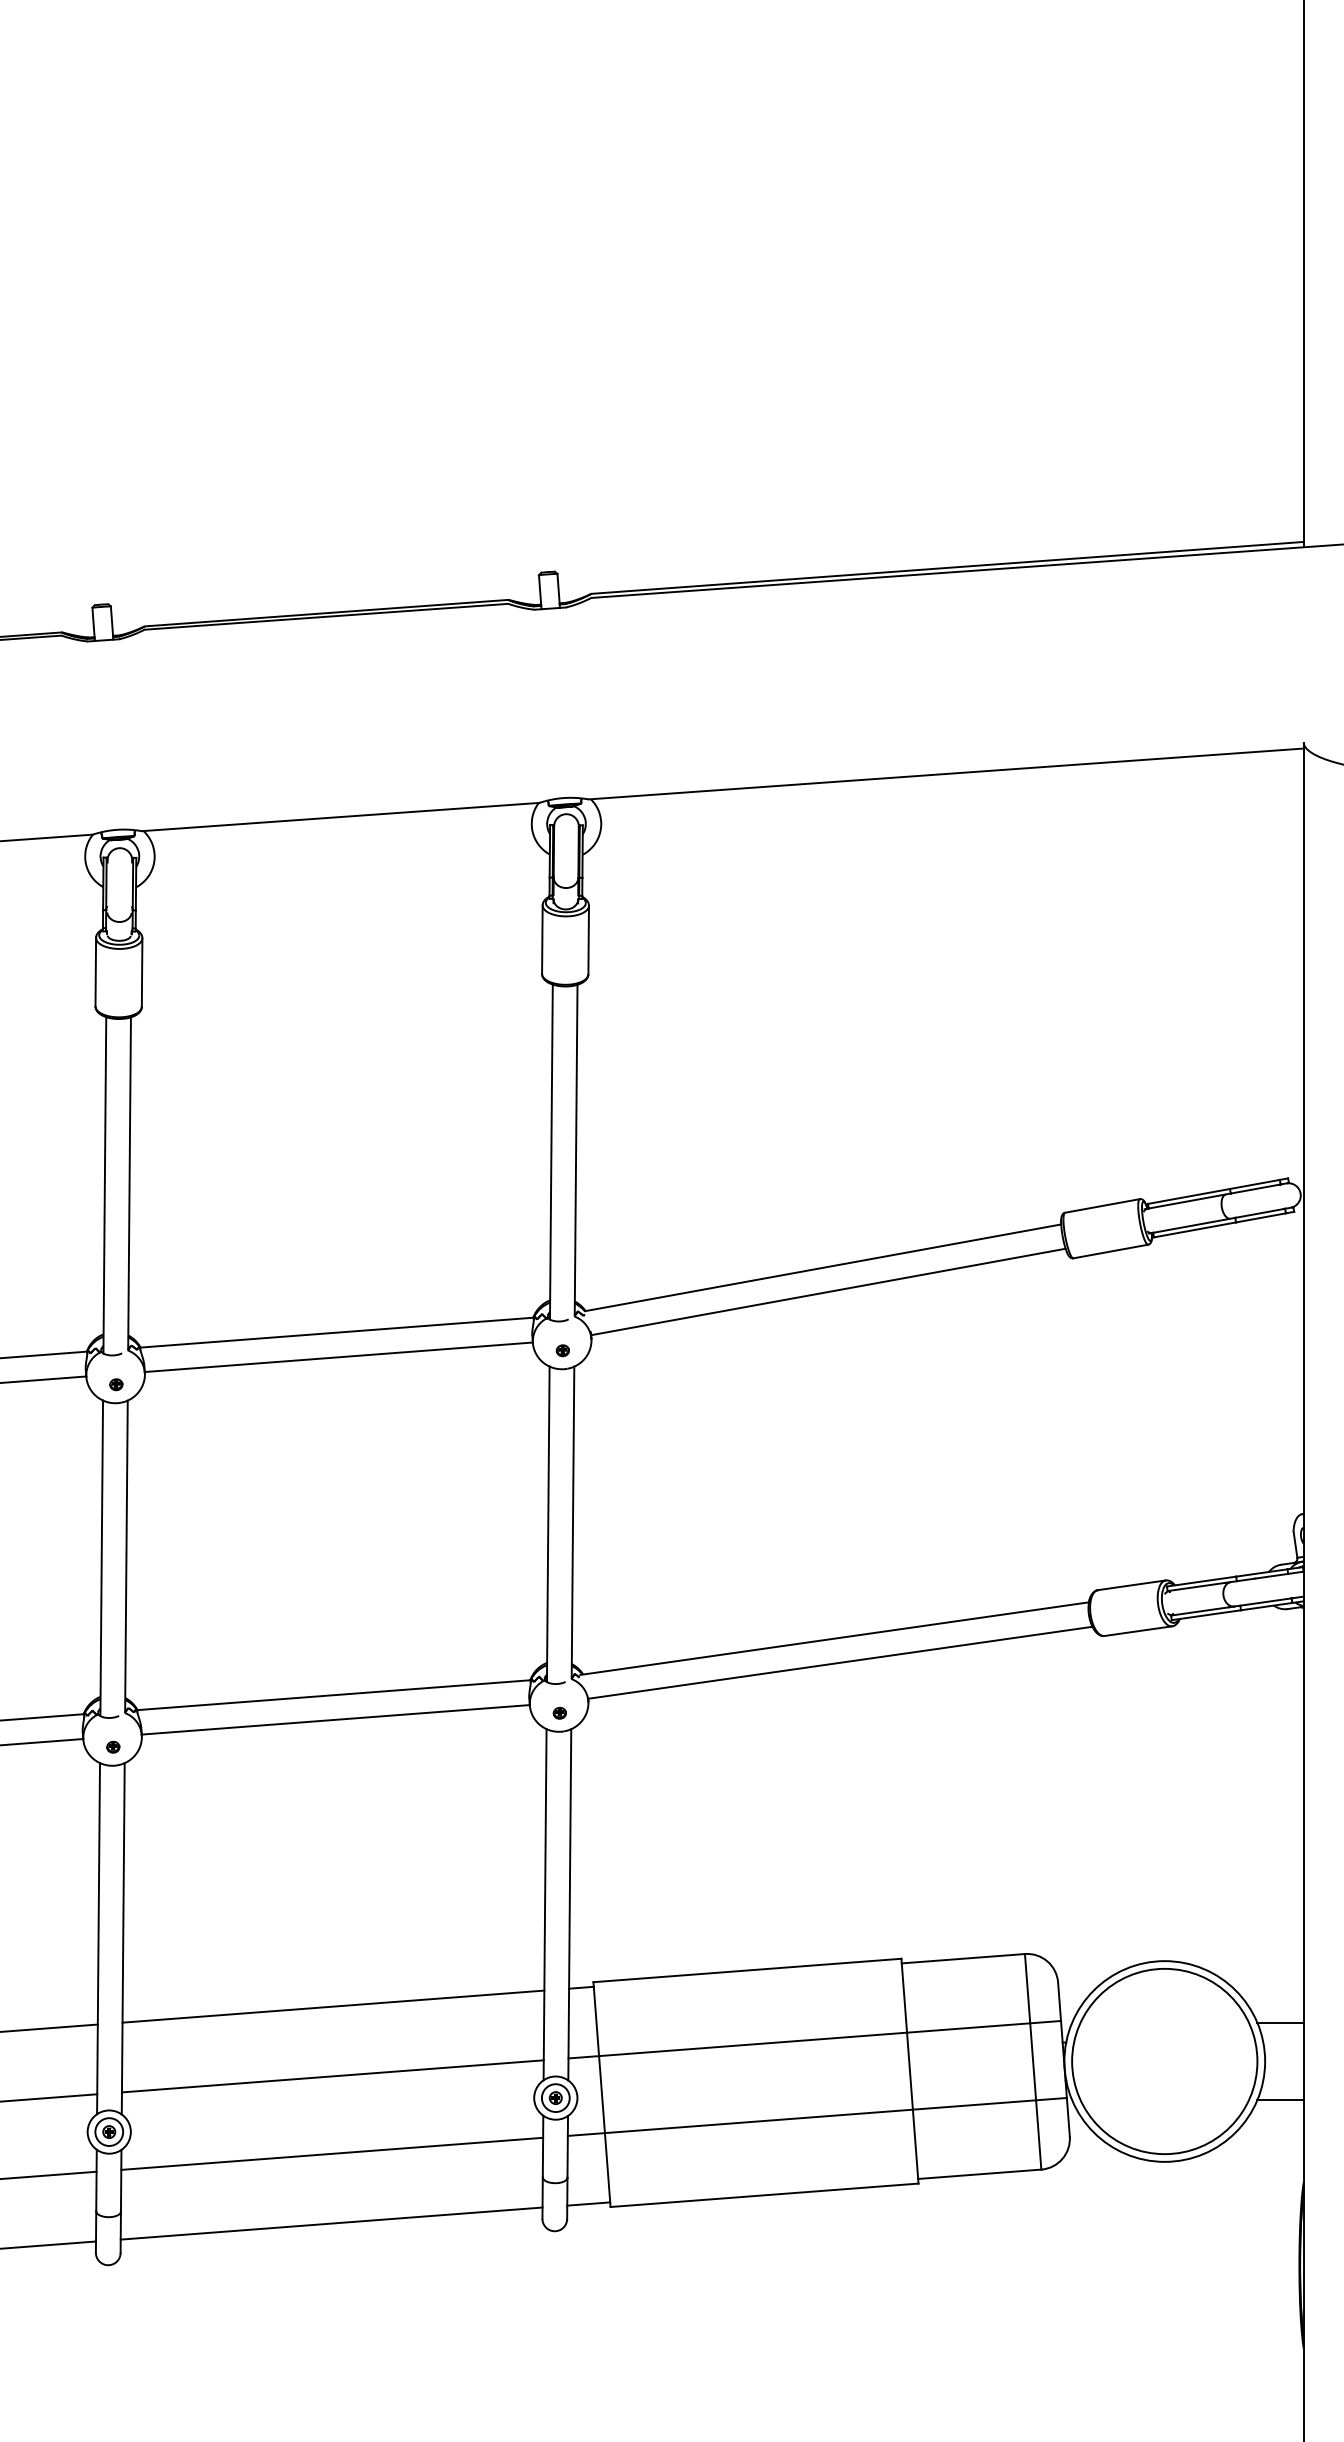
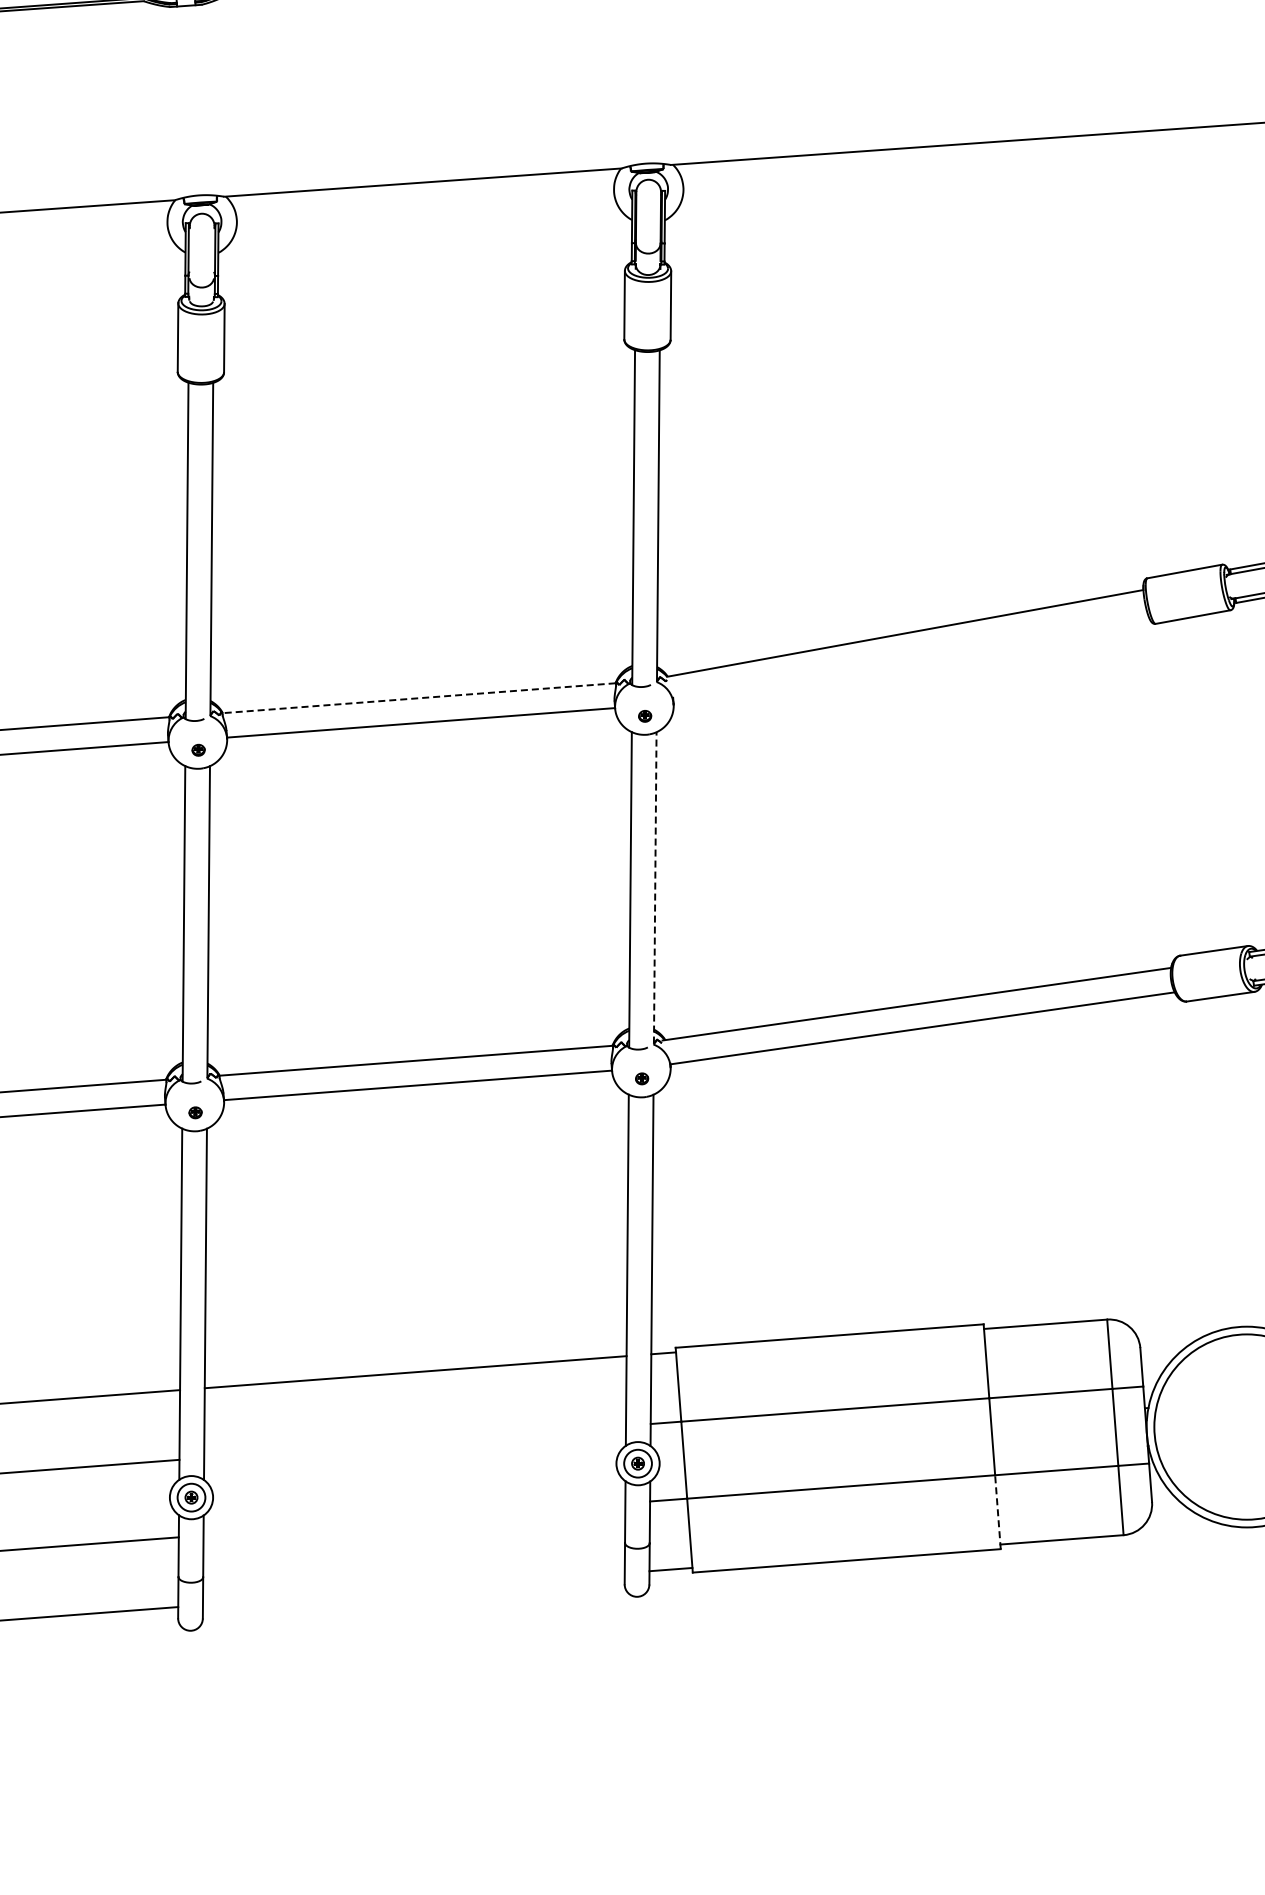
line: (828, 1291) -> (910, 657), removed
line: (336, 1332) -> (418, 698), solid -> dashed
line: (573, 1522) -> (655, 888), solid -> dashed
line: (332, 2076) -> (414, 1442), removed
line: (915, 2146) -> (997, 1512), solid -> dashed
line: (332, 2153) -> (414, 1519), removed
line: (331, 2223) -> (413, 1589), removed

